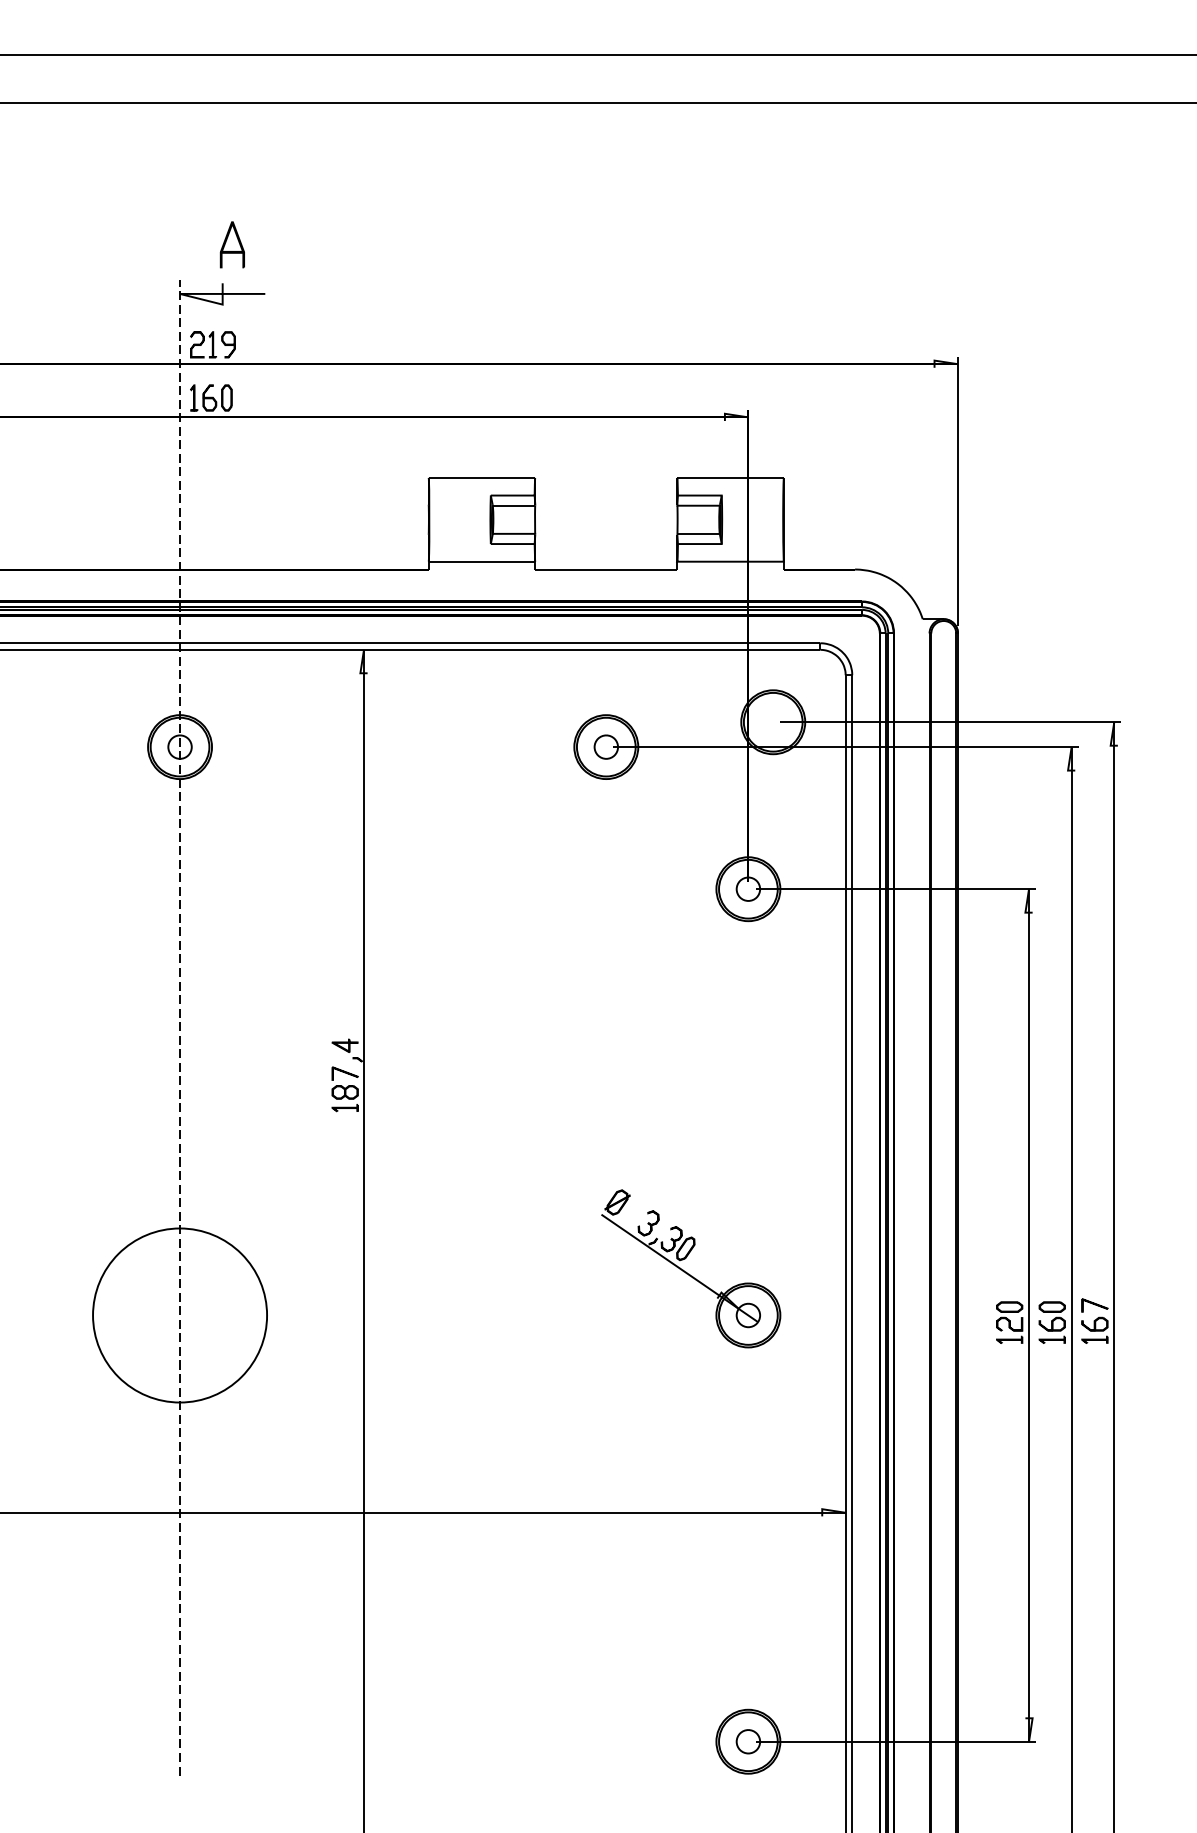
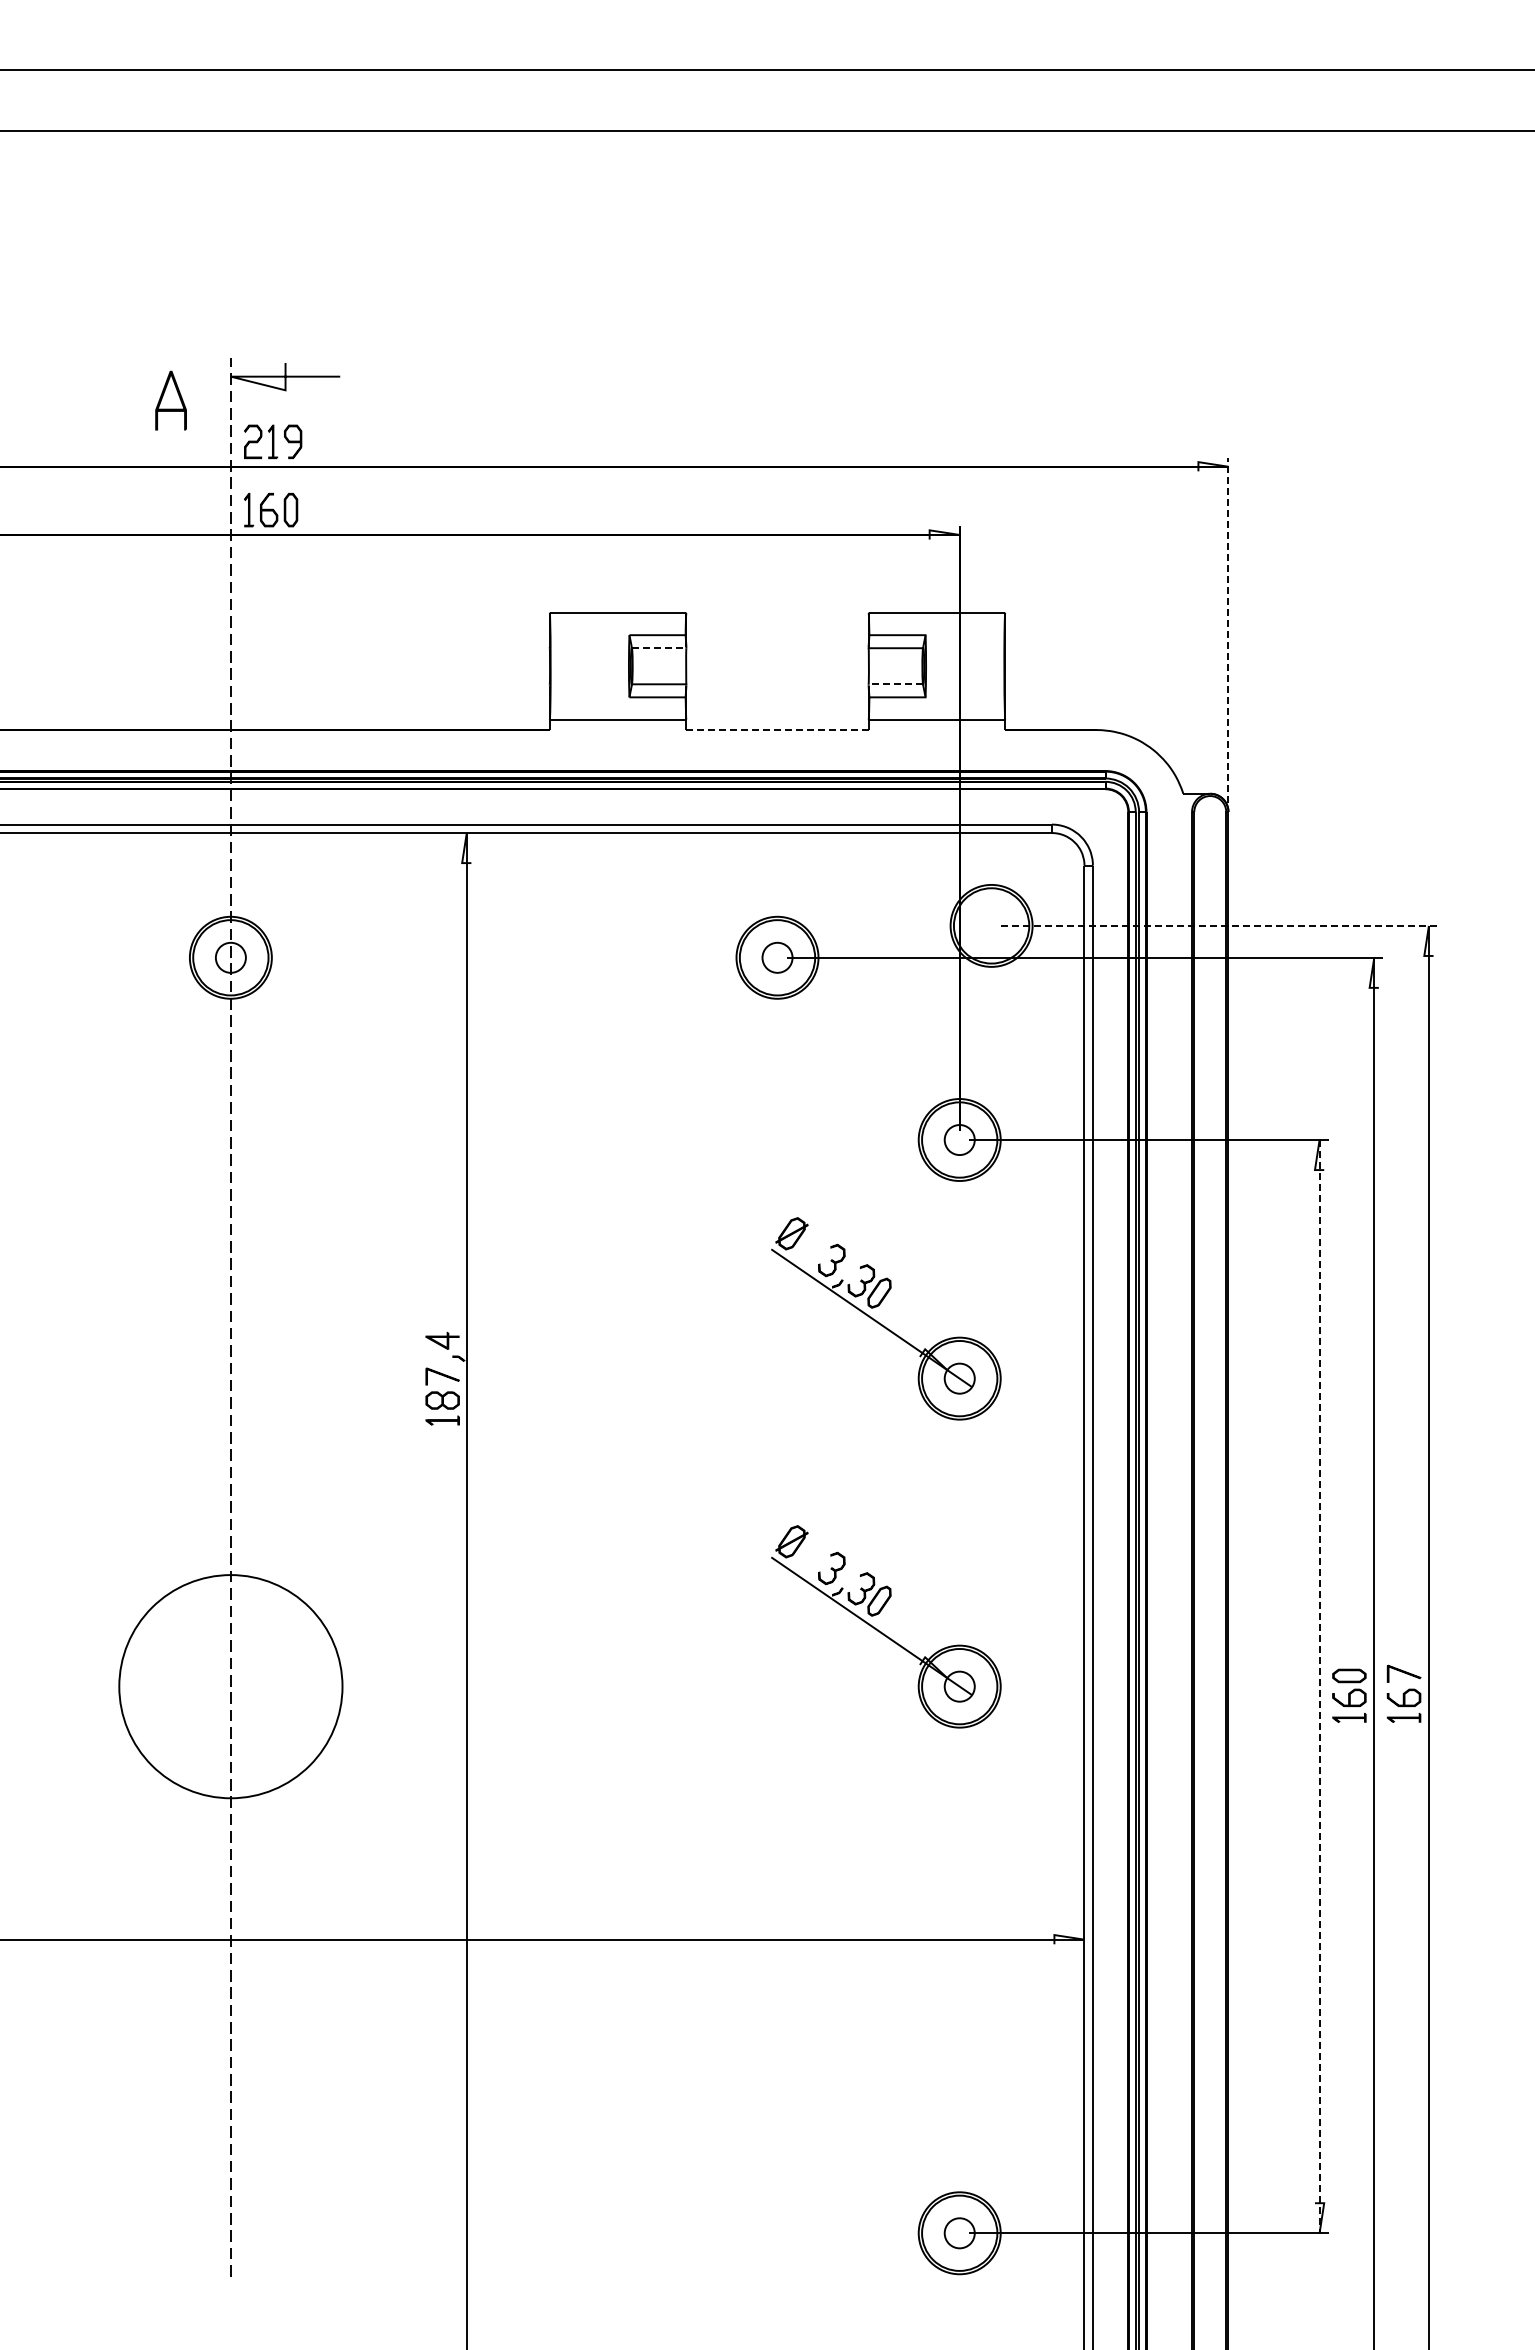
part: (231, 244) -> (170, 400), moved
line: (957, 491) -> (1228, 630), solid -> dashed
line: (514, 505) -> (659, 648), solid -> dashed
line: (698, 534) -> (895, 684), solid -> dashed
line: (606, 569) -> (777, 730), solid -> dashed
line: (950, 721) -> (1219, 925), solid -> dashed
part: (687, 1032) -> (881, 1323), added
line: (1028, 1315) -> (1319, 1686), solid -> dashed
part: (1009, 1322) -> (1294, 1695), removed

